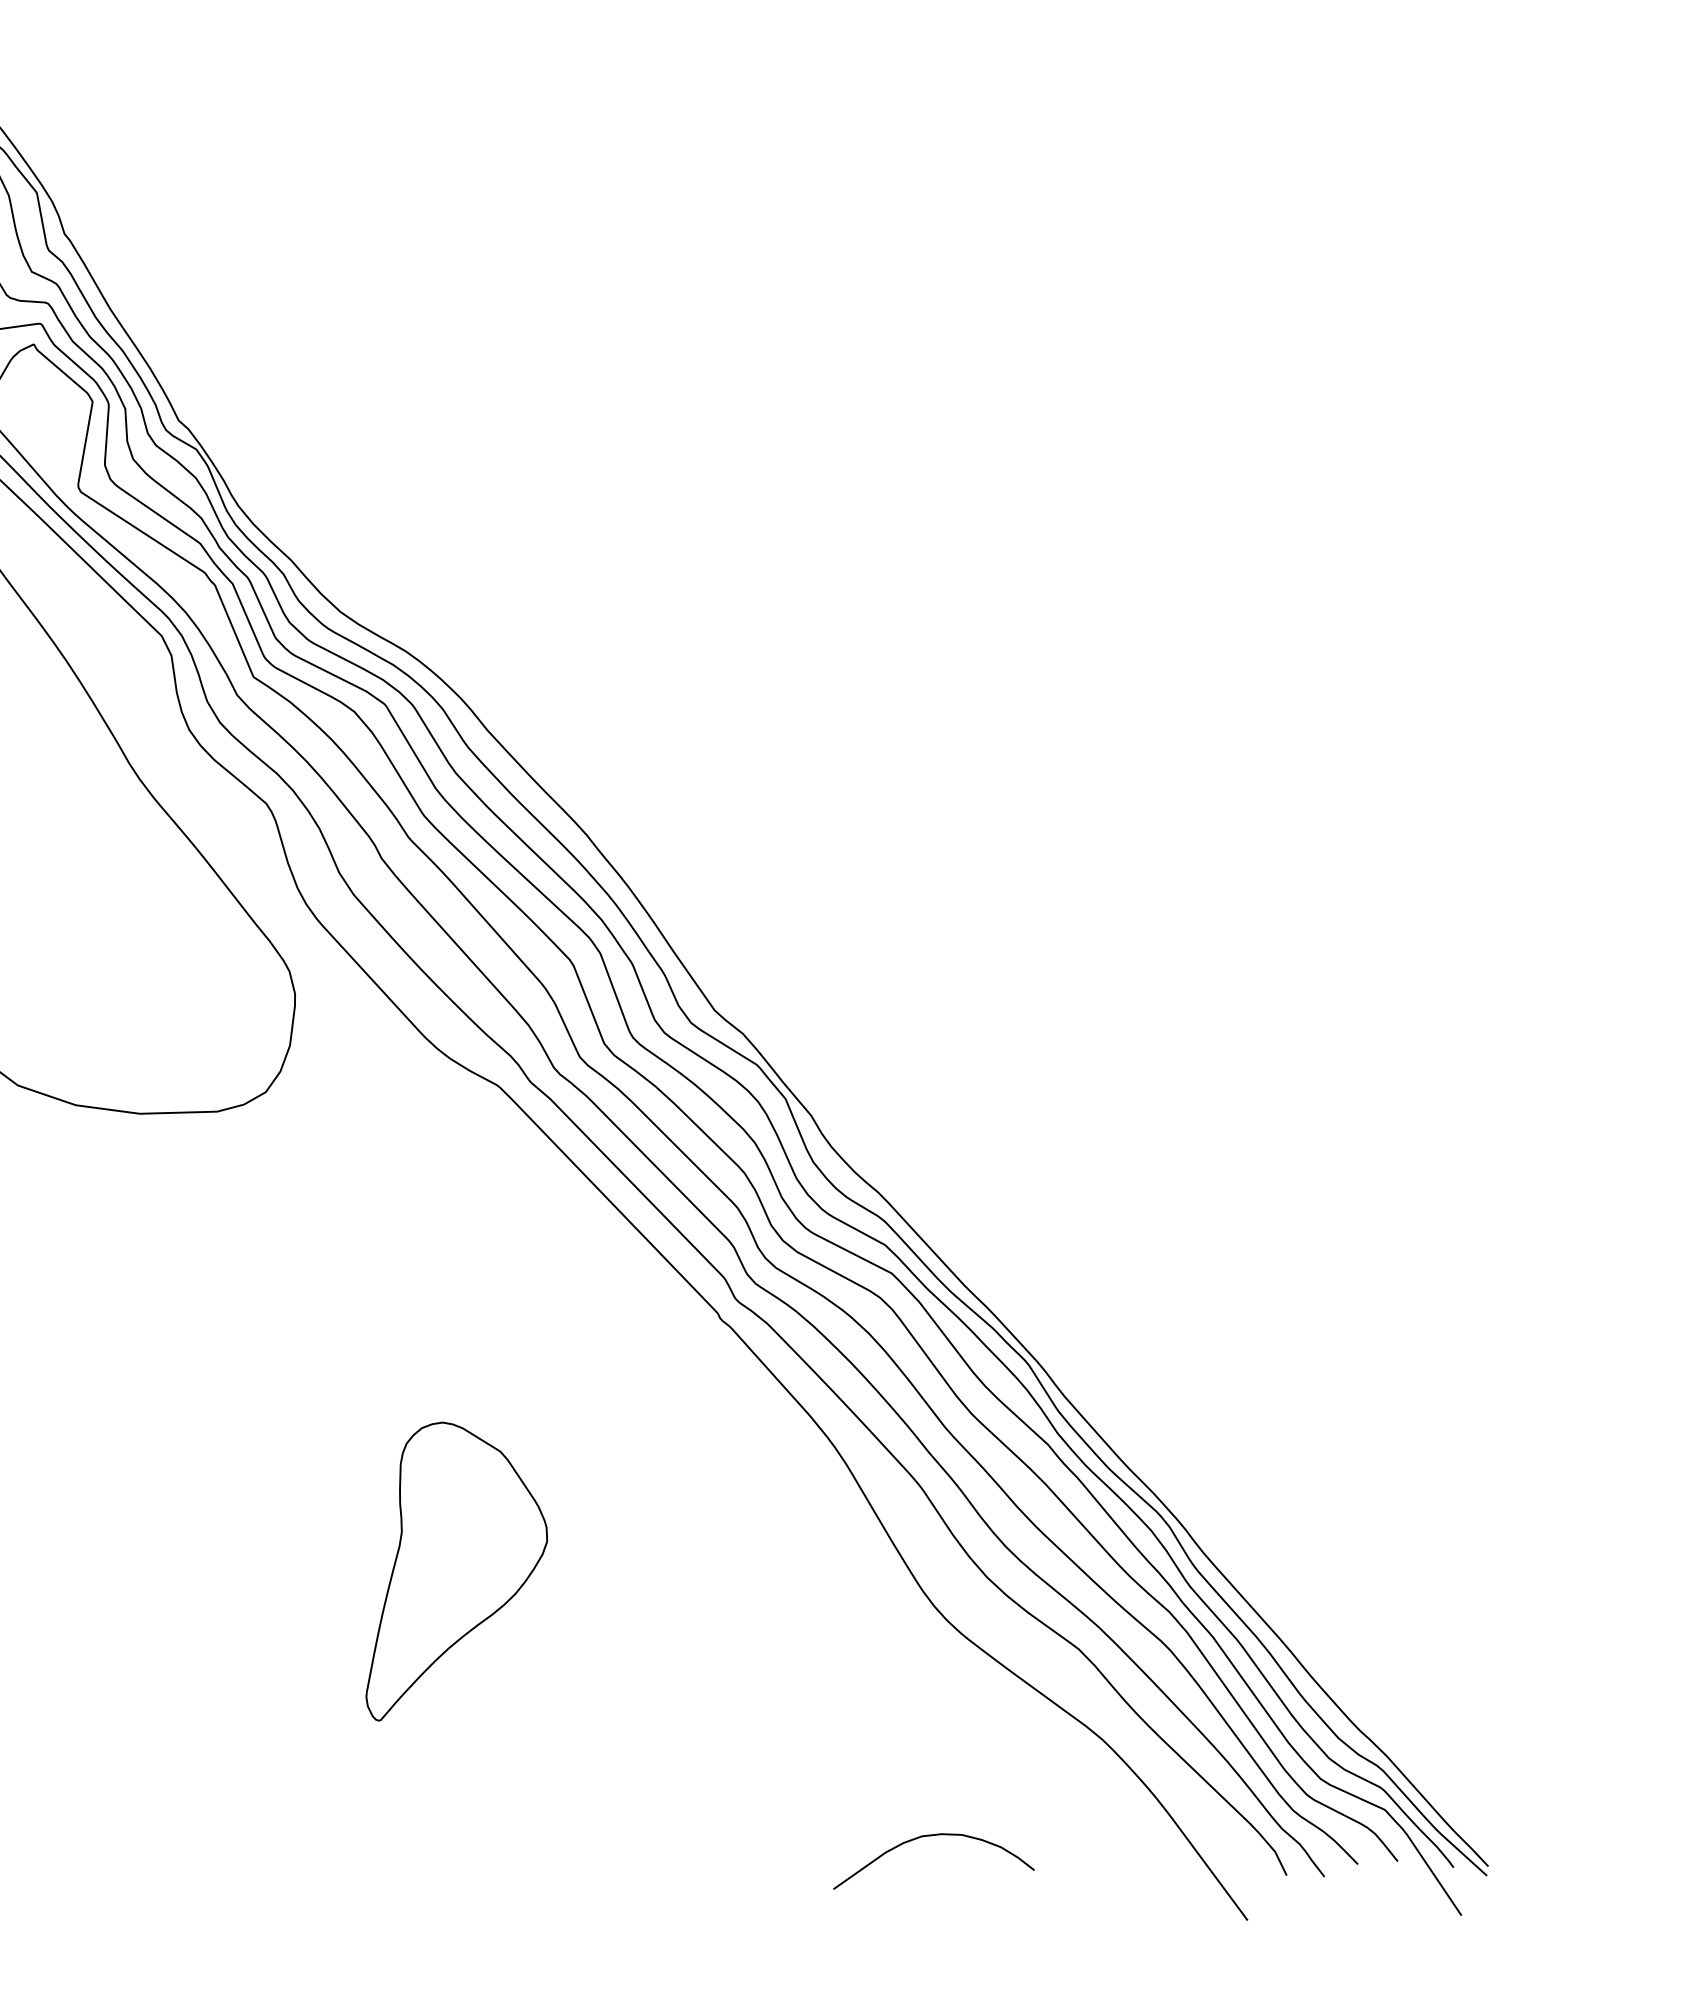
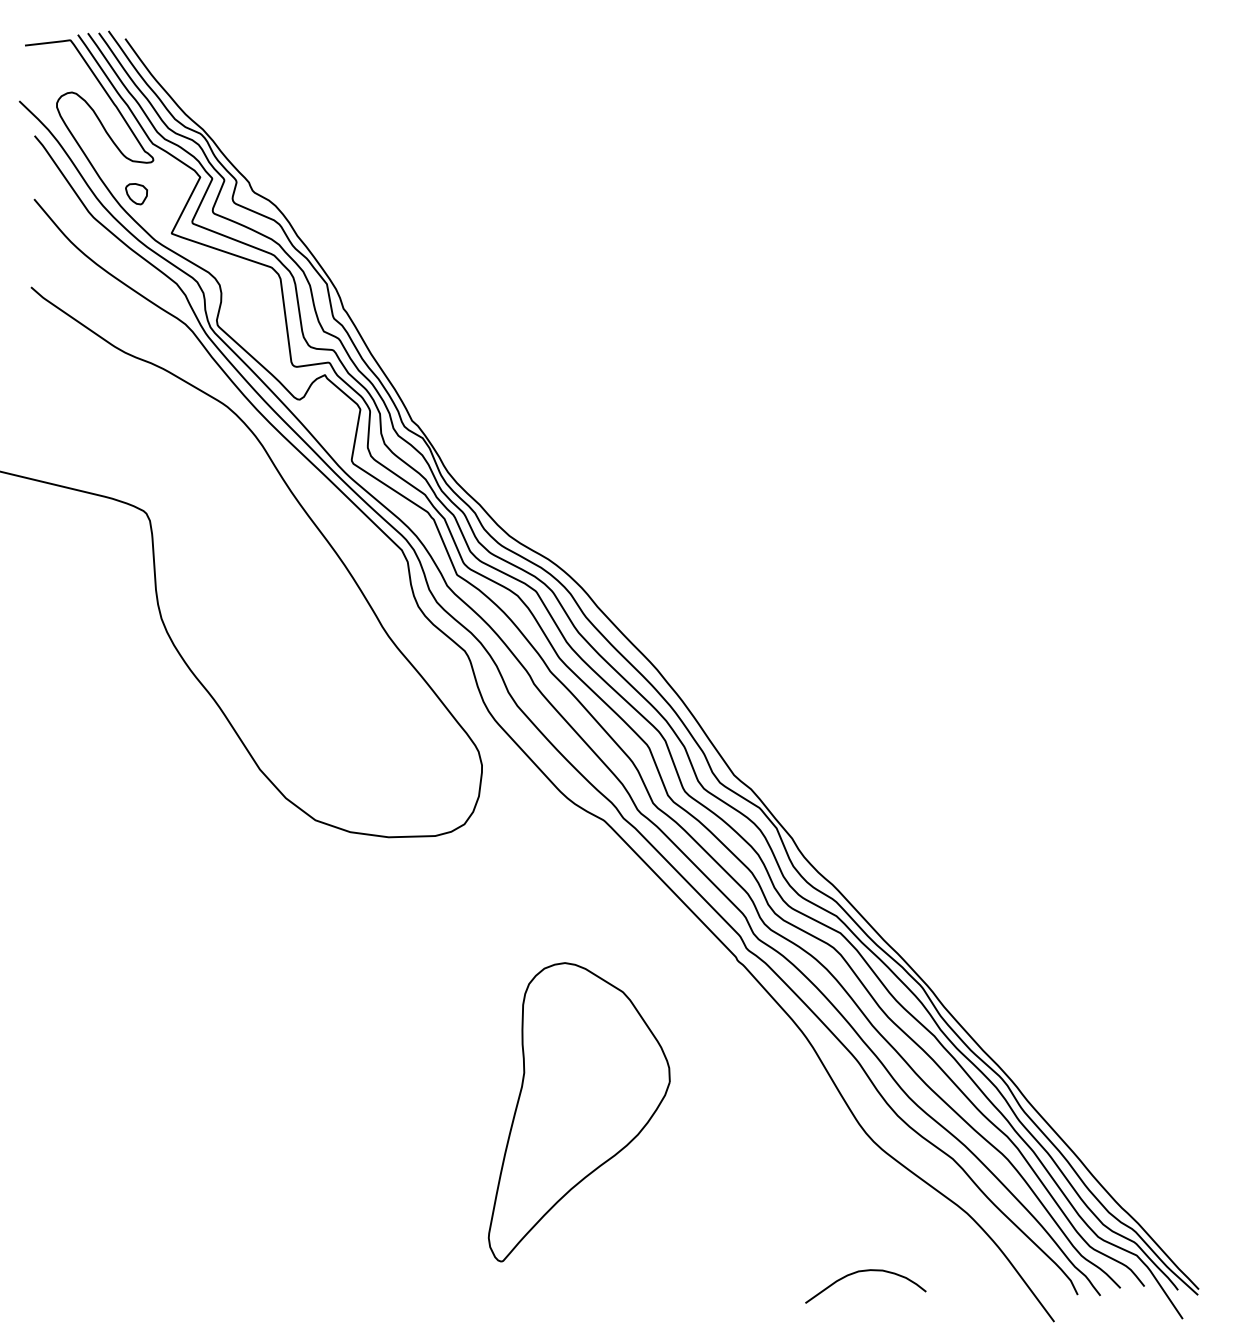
part: (455, 1571) -> (578, 1112), size x1.67

